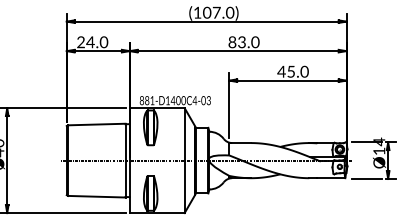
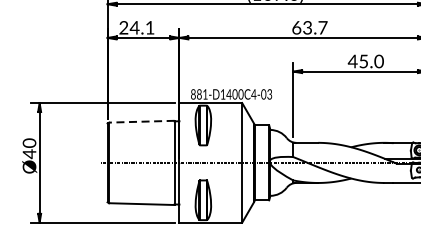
text: (103, 42) -> (149, 28), 24.0 -> 24.1
text: (243, 42) -> (309, 28), 83.0 -> 63.7
line: (96, 124) -> (141, 121), solid -> dashed

